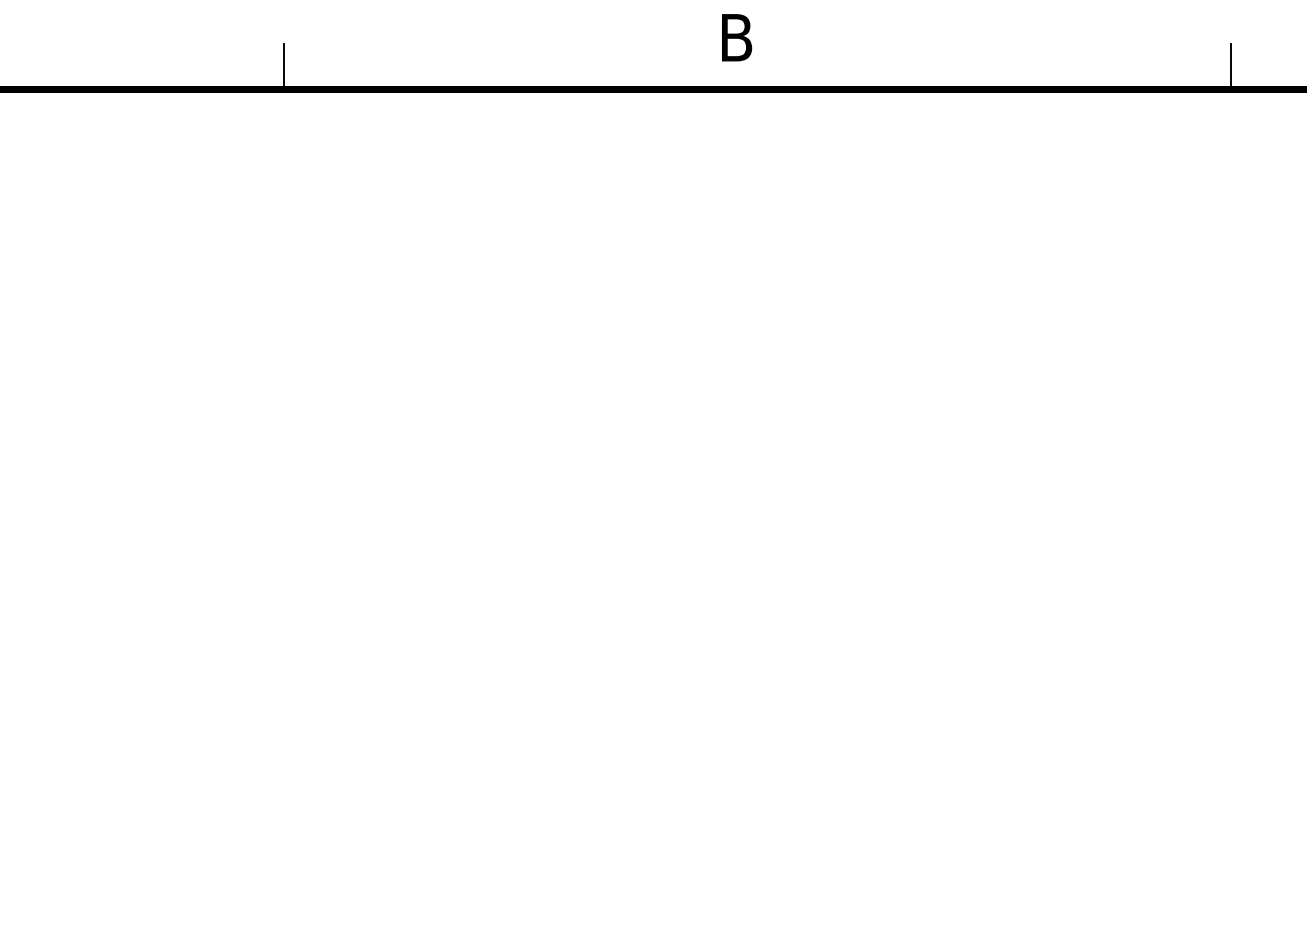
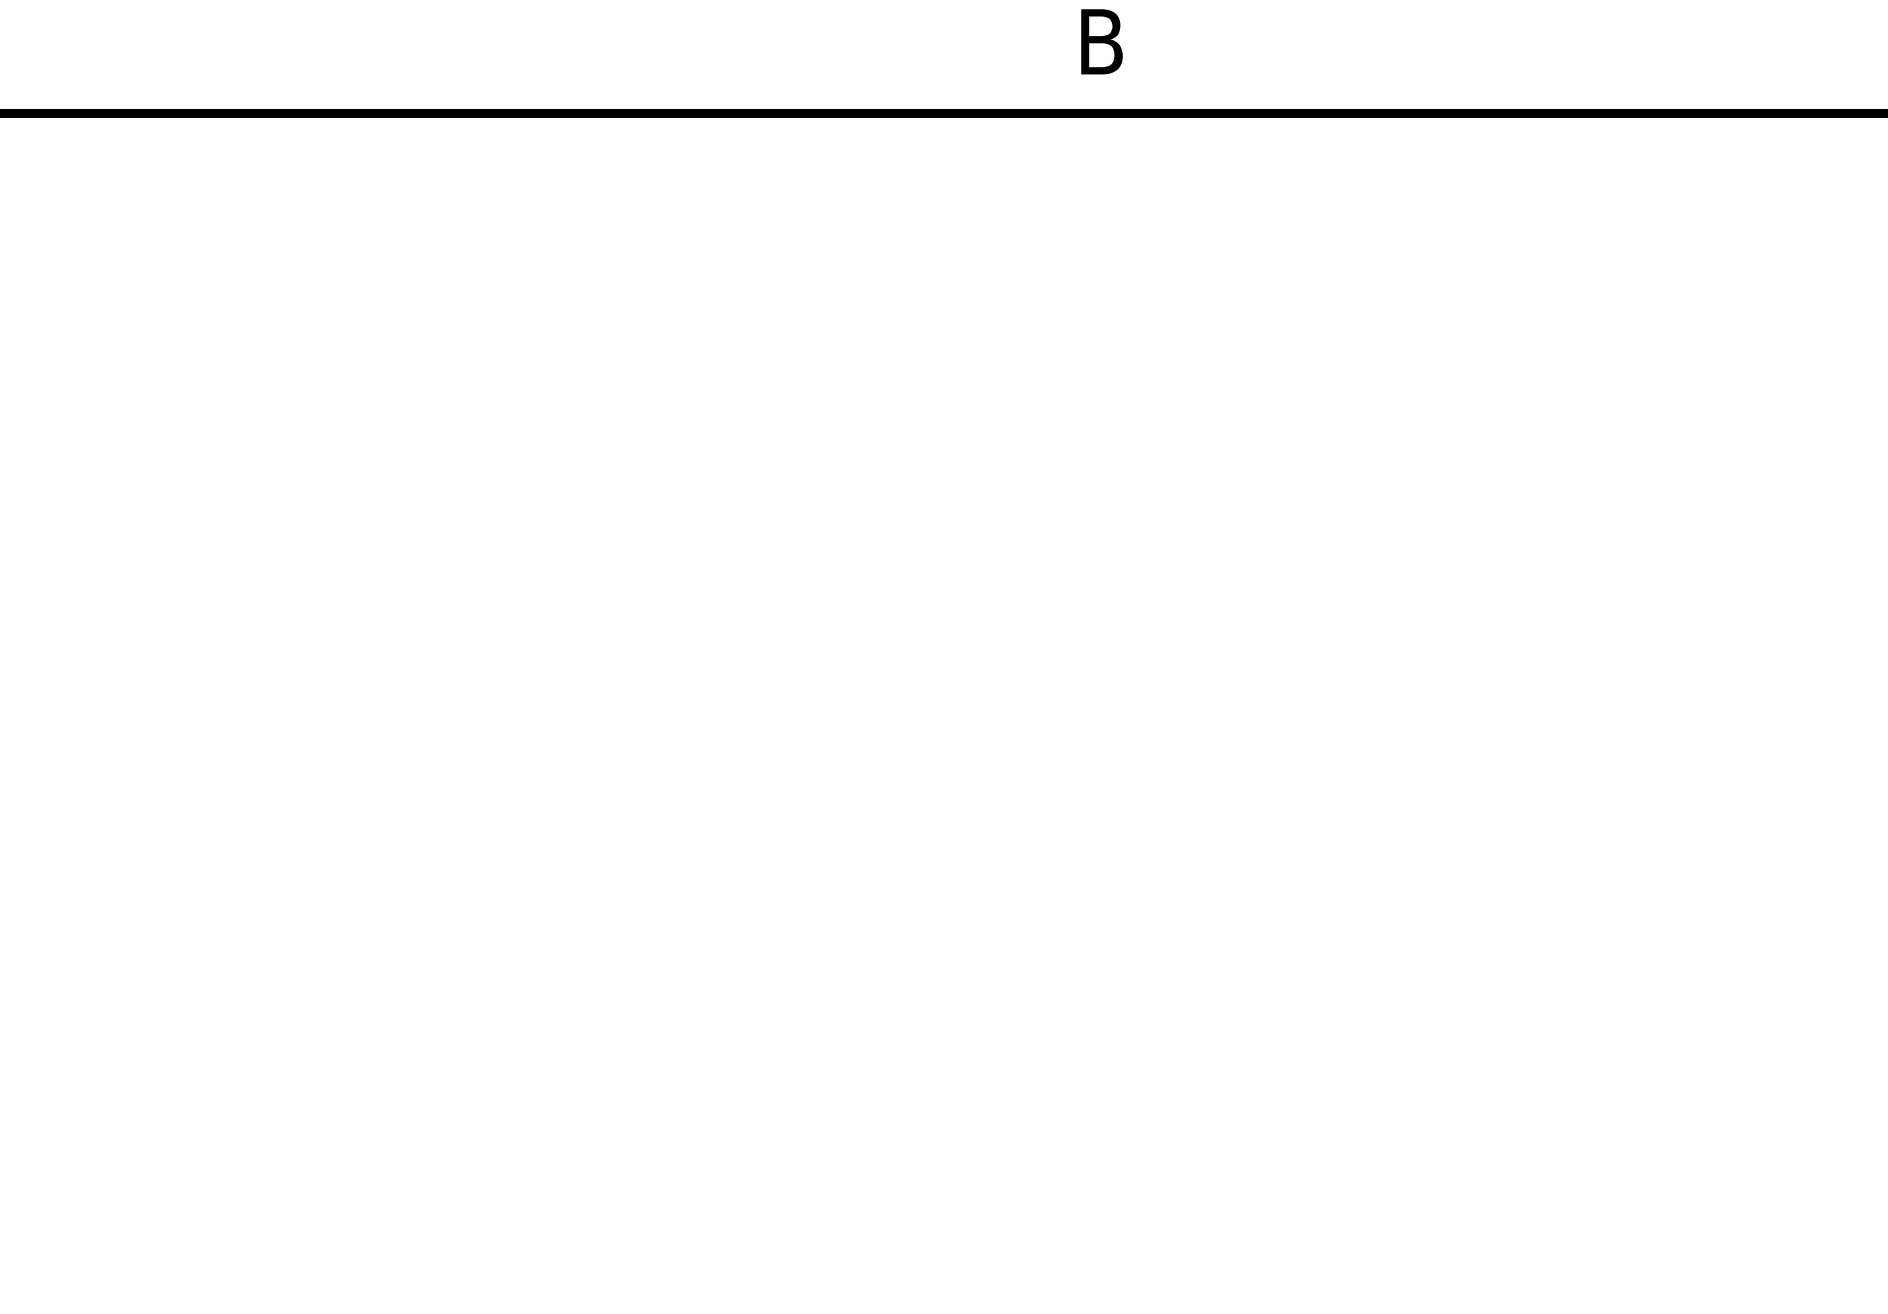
line: (284, 67) -> (478, 82), removed
line: (1231, 67) -> (1782, 82), removed

